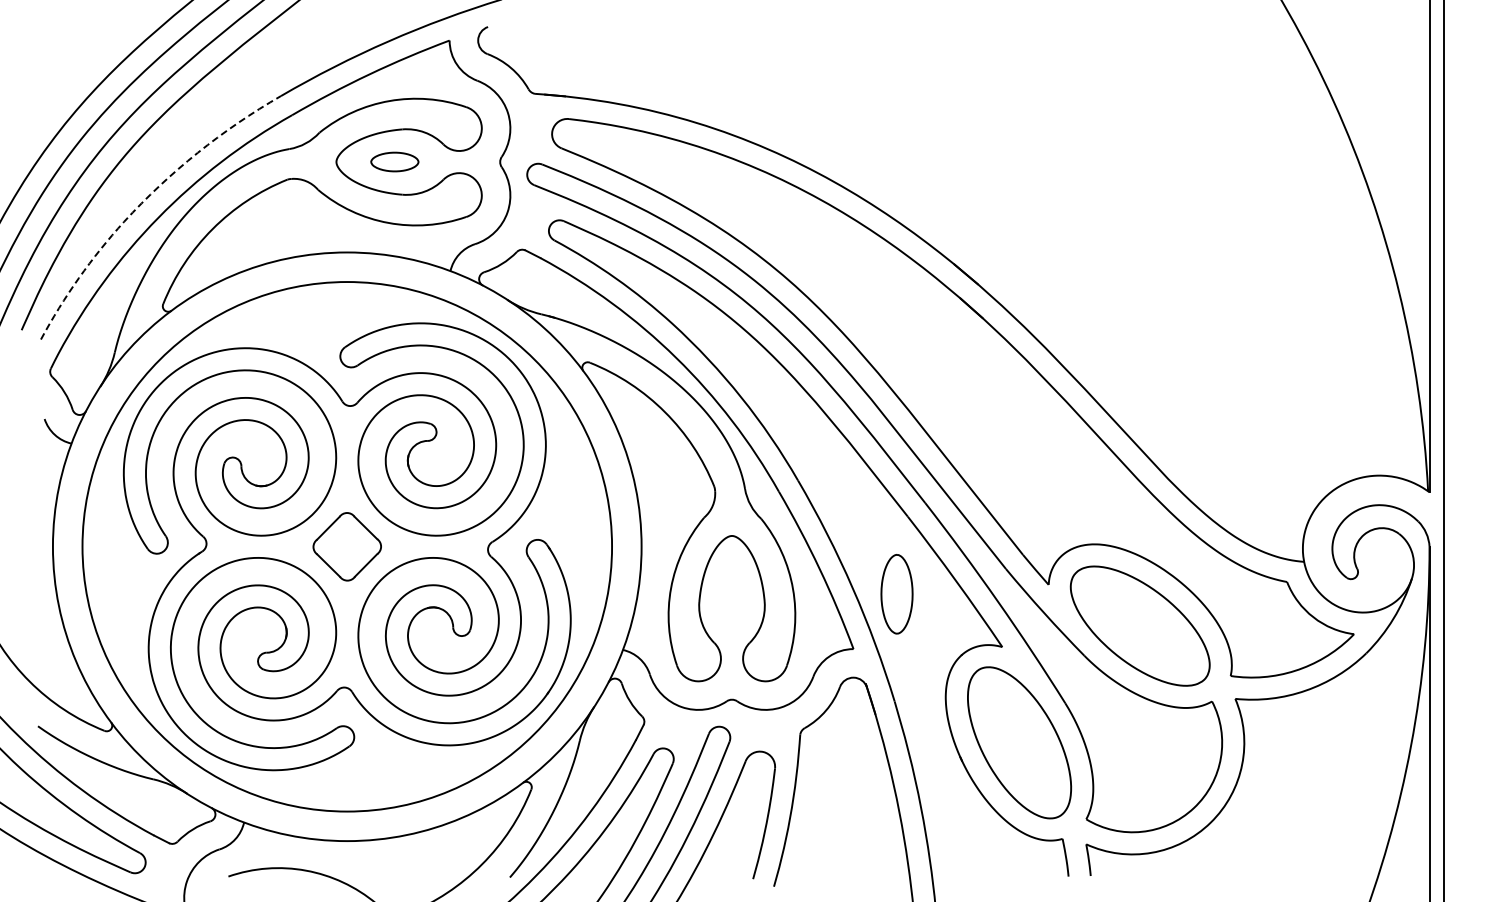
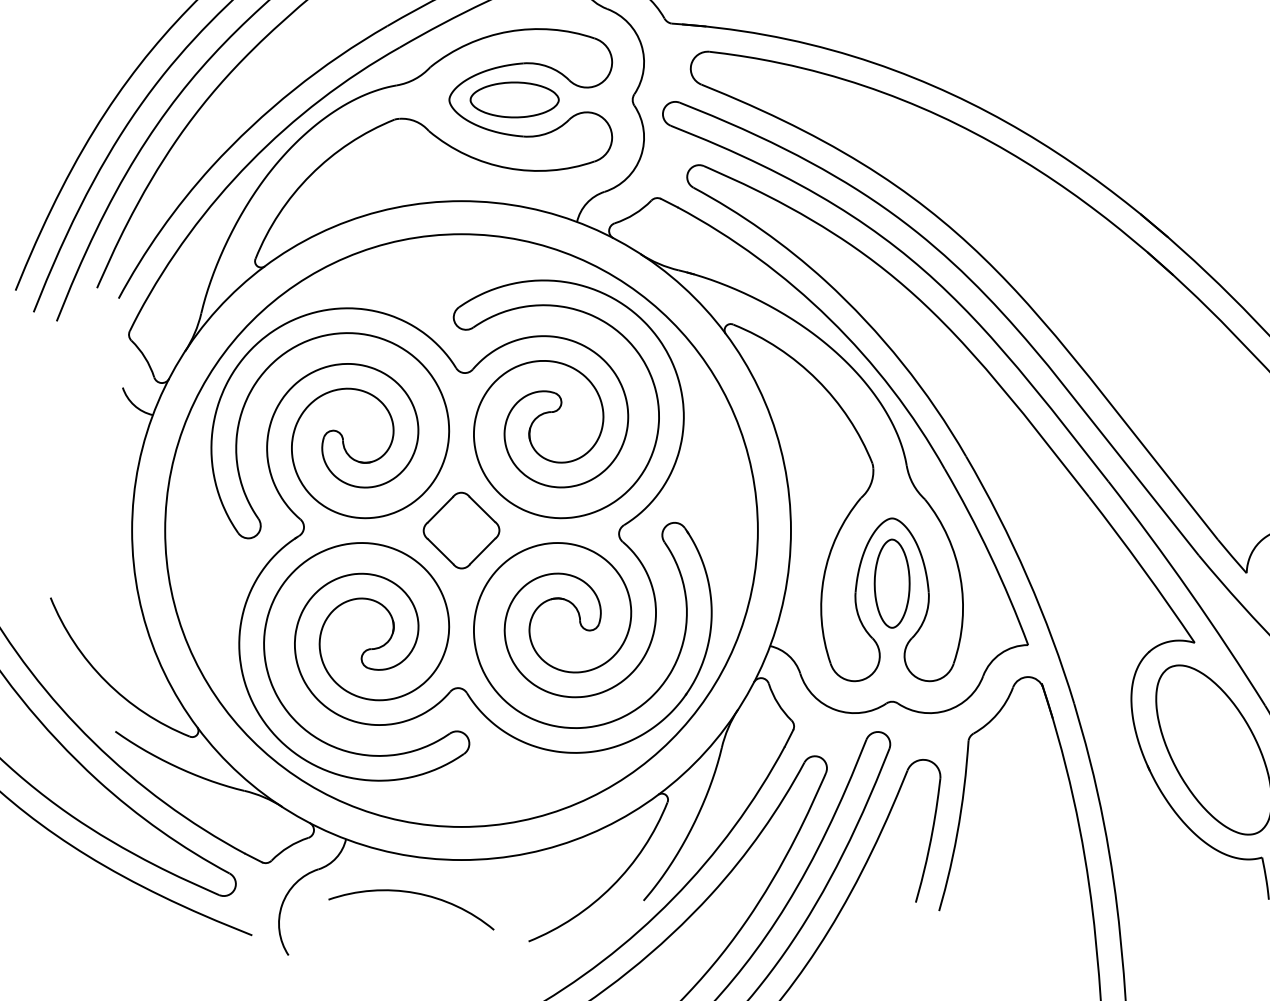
part: (394, 161) -> (514, 99), size x1.67
line: (142, 202) -> (232, 145), dashed -> solid
part: (896, 594) -> (891, 583), moved

